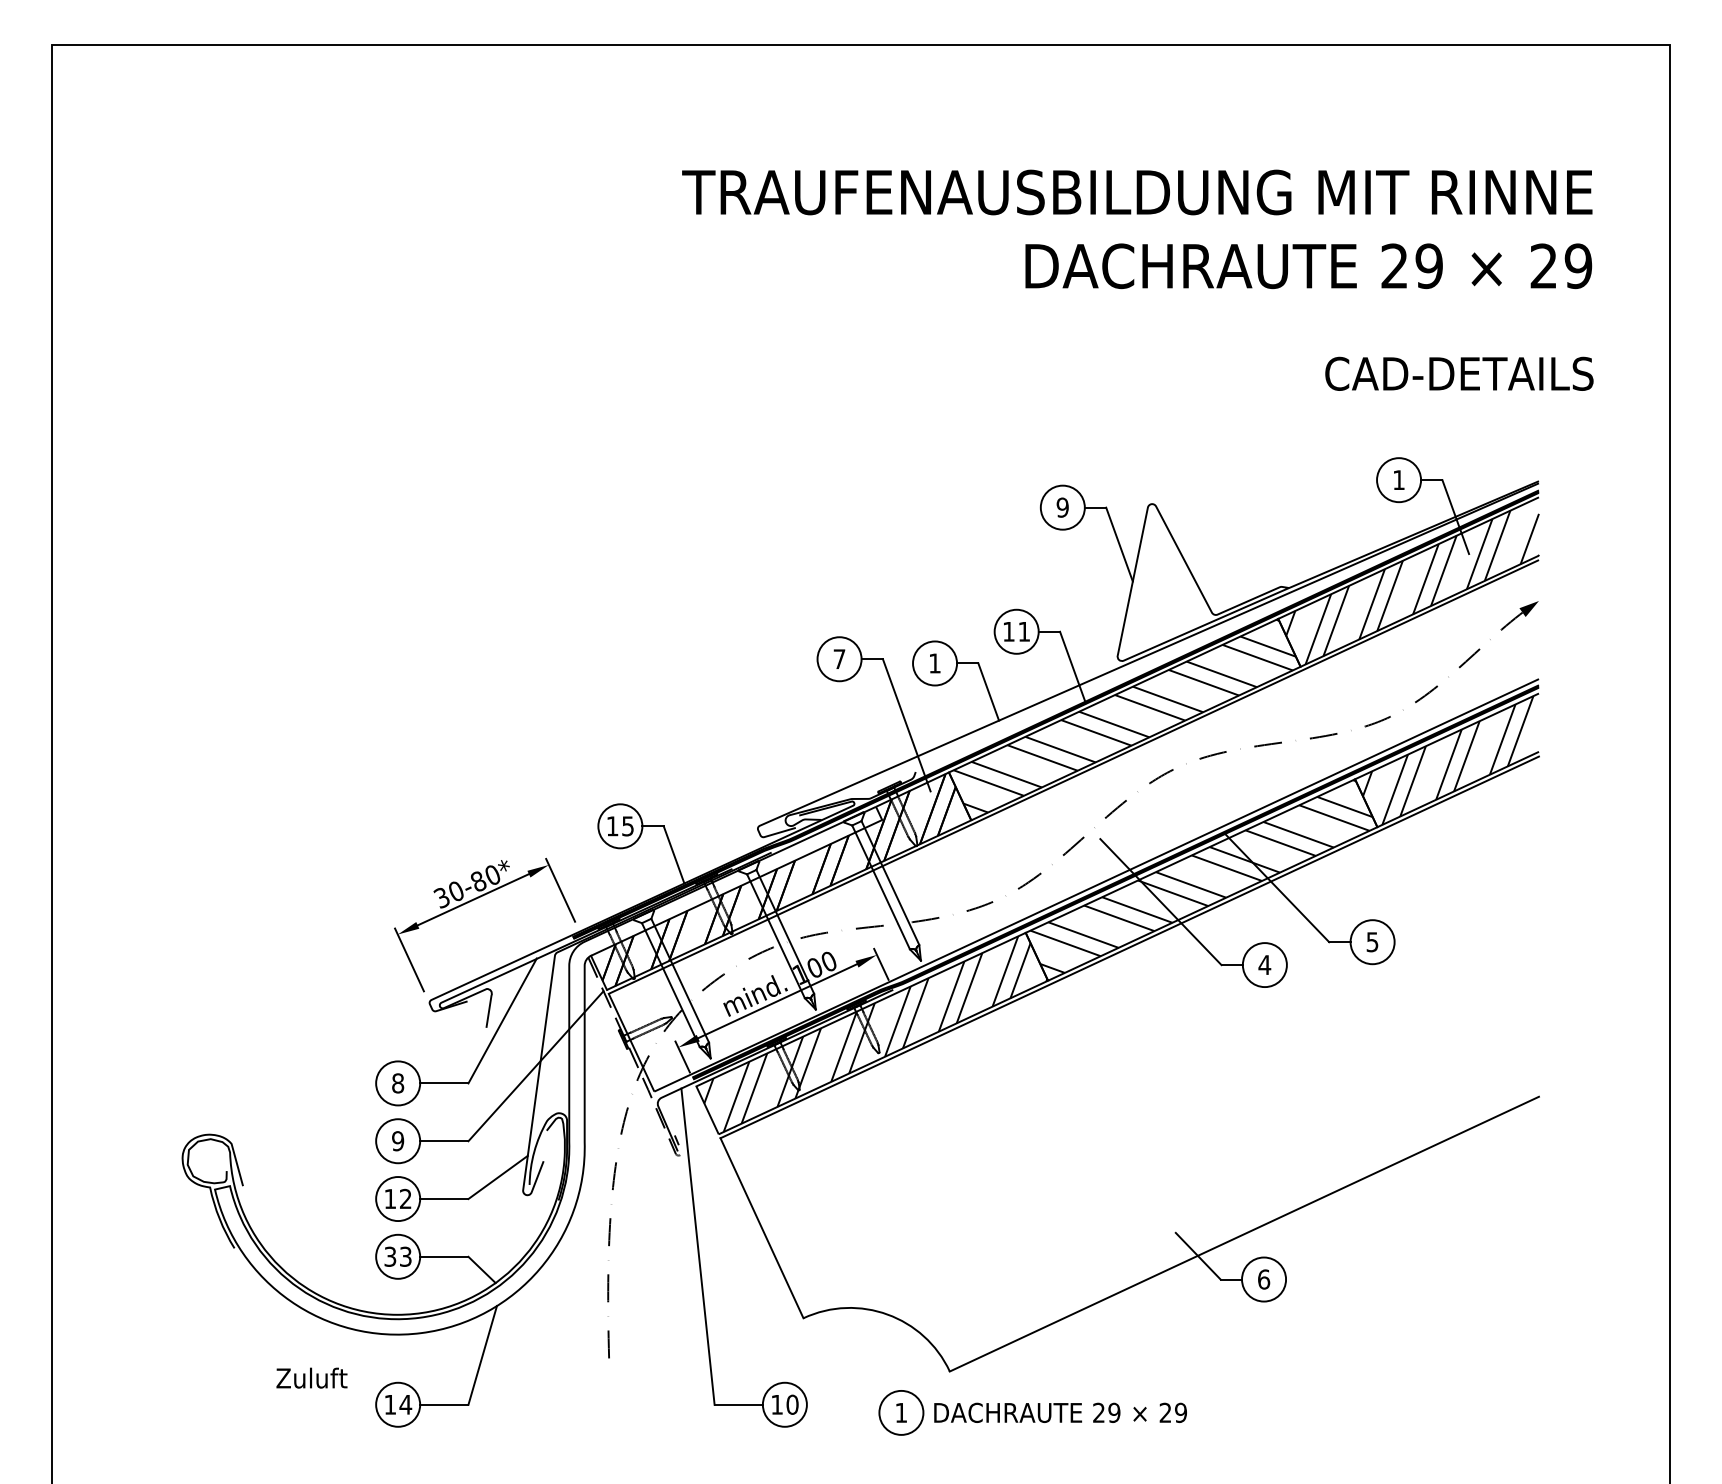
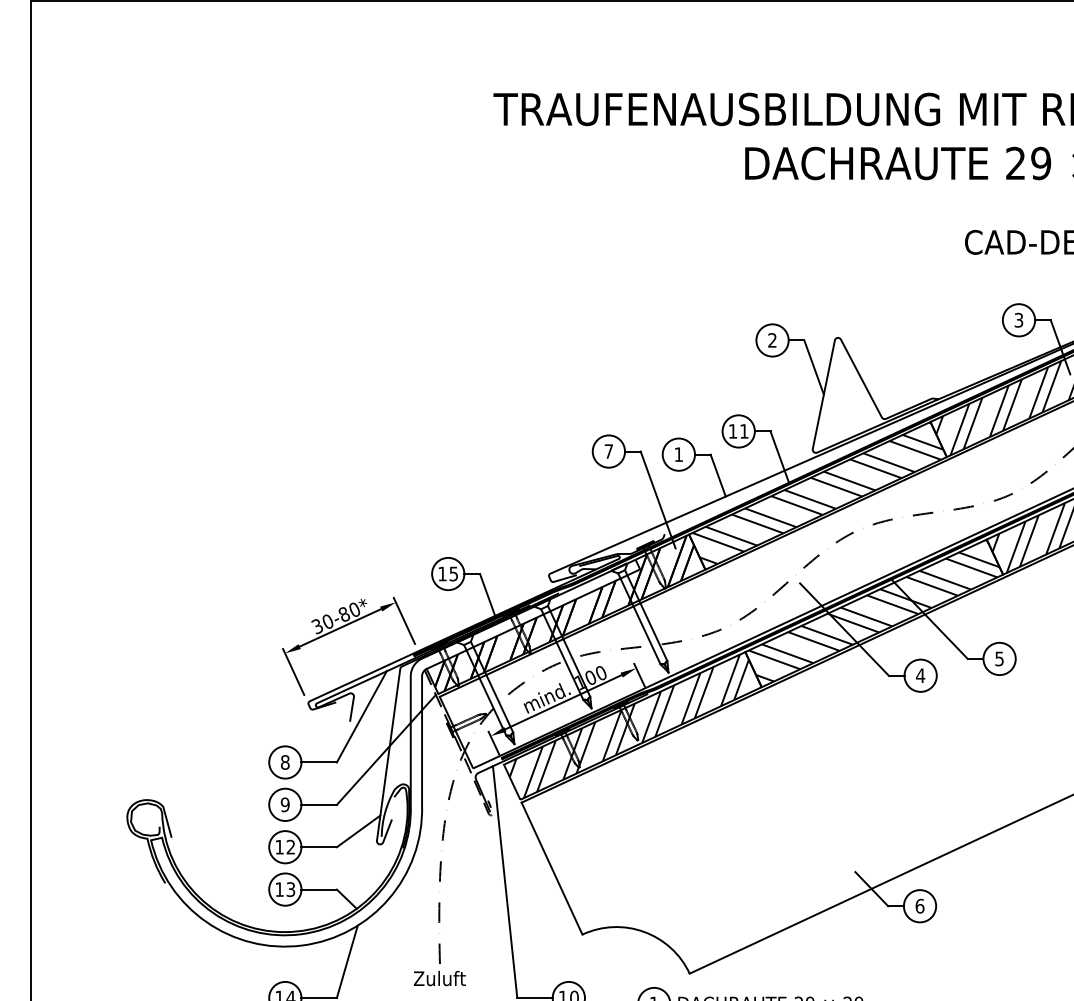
text: (1398, 480) -> (1018, 320), 1 -> 3
text: (1062, 507) -> (772, 340), 9 -> 2
text: (390, 1256) -> (279, 889), 33 -> 13
text: (311, 1377) -> (439, 978), moved

